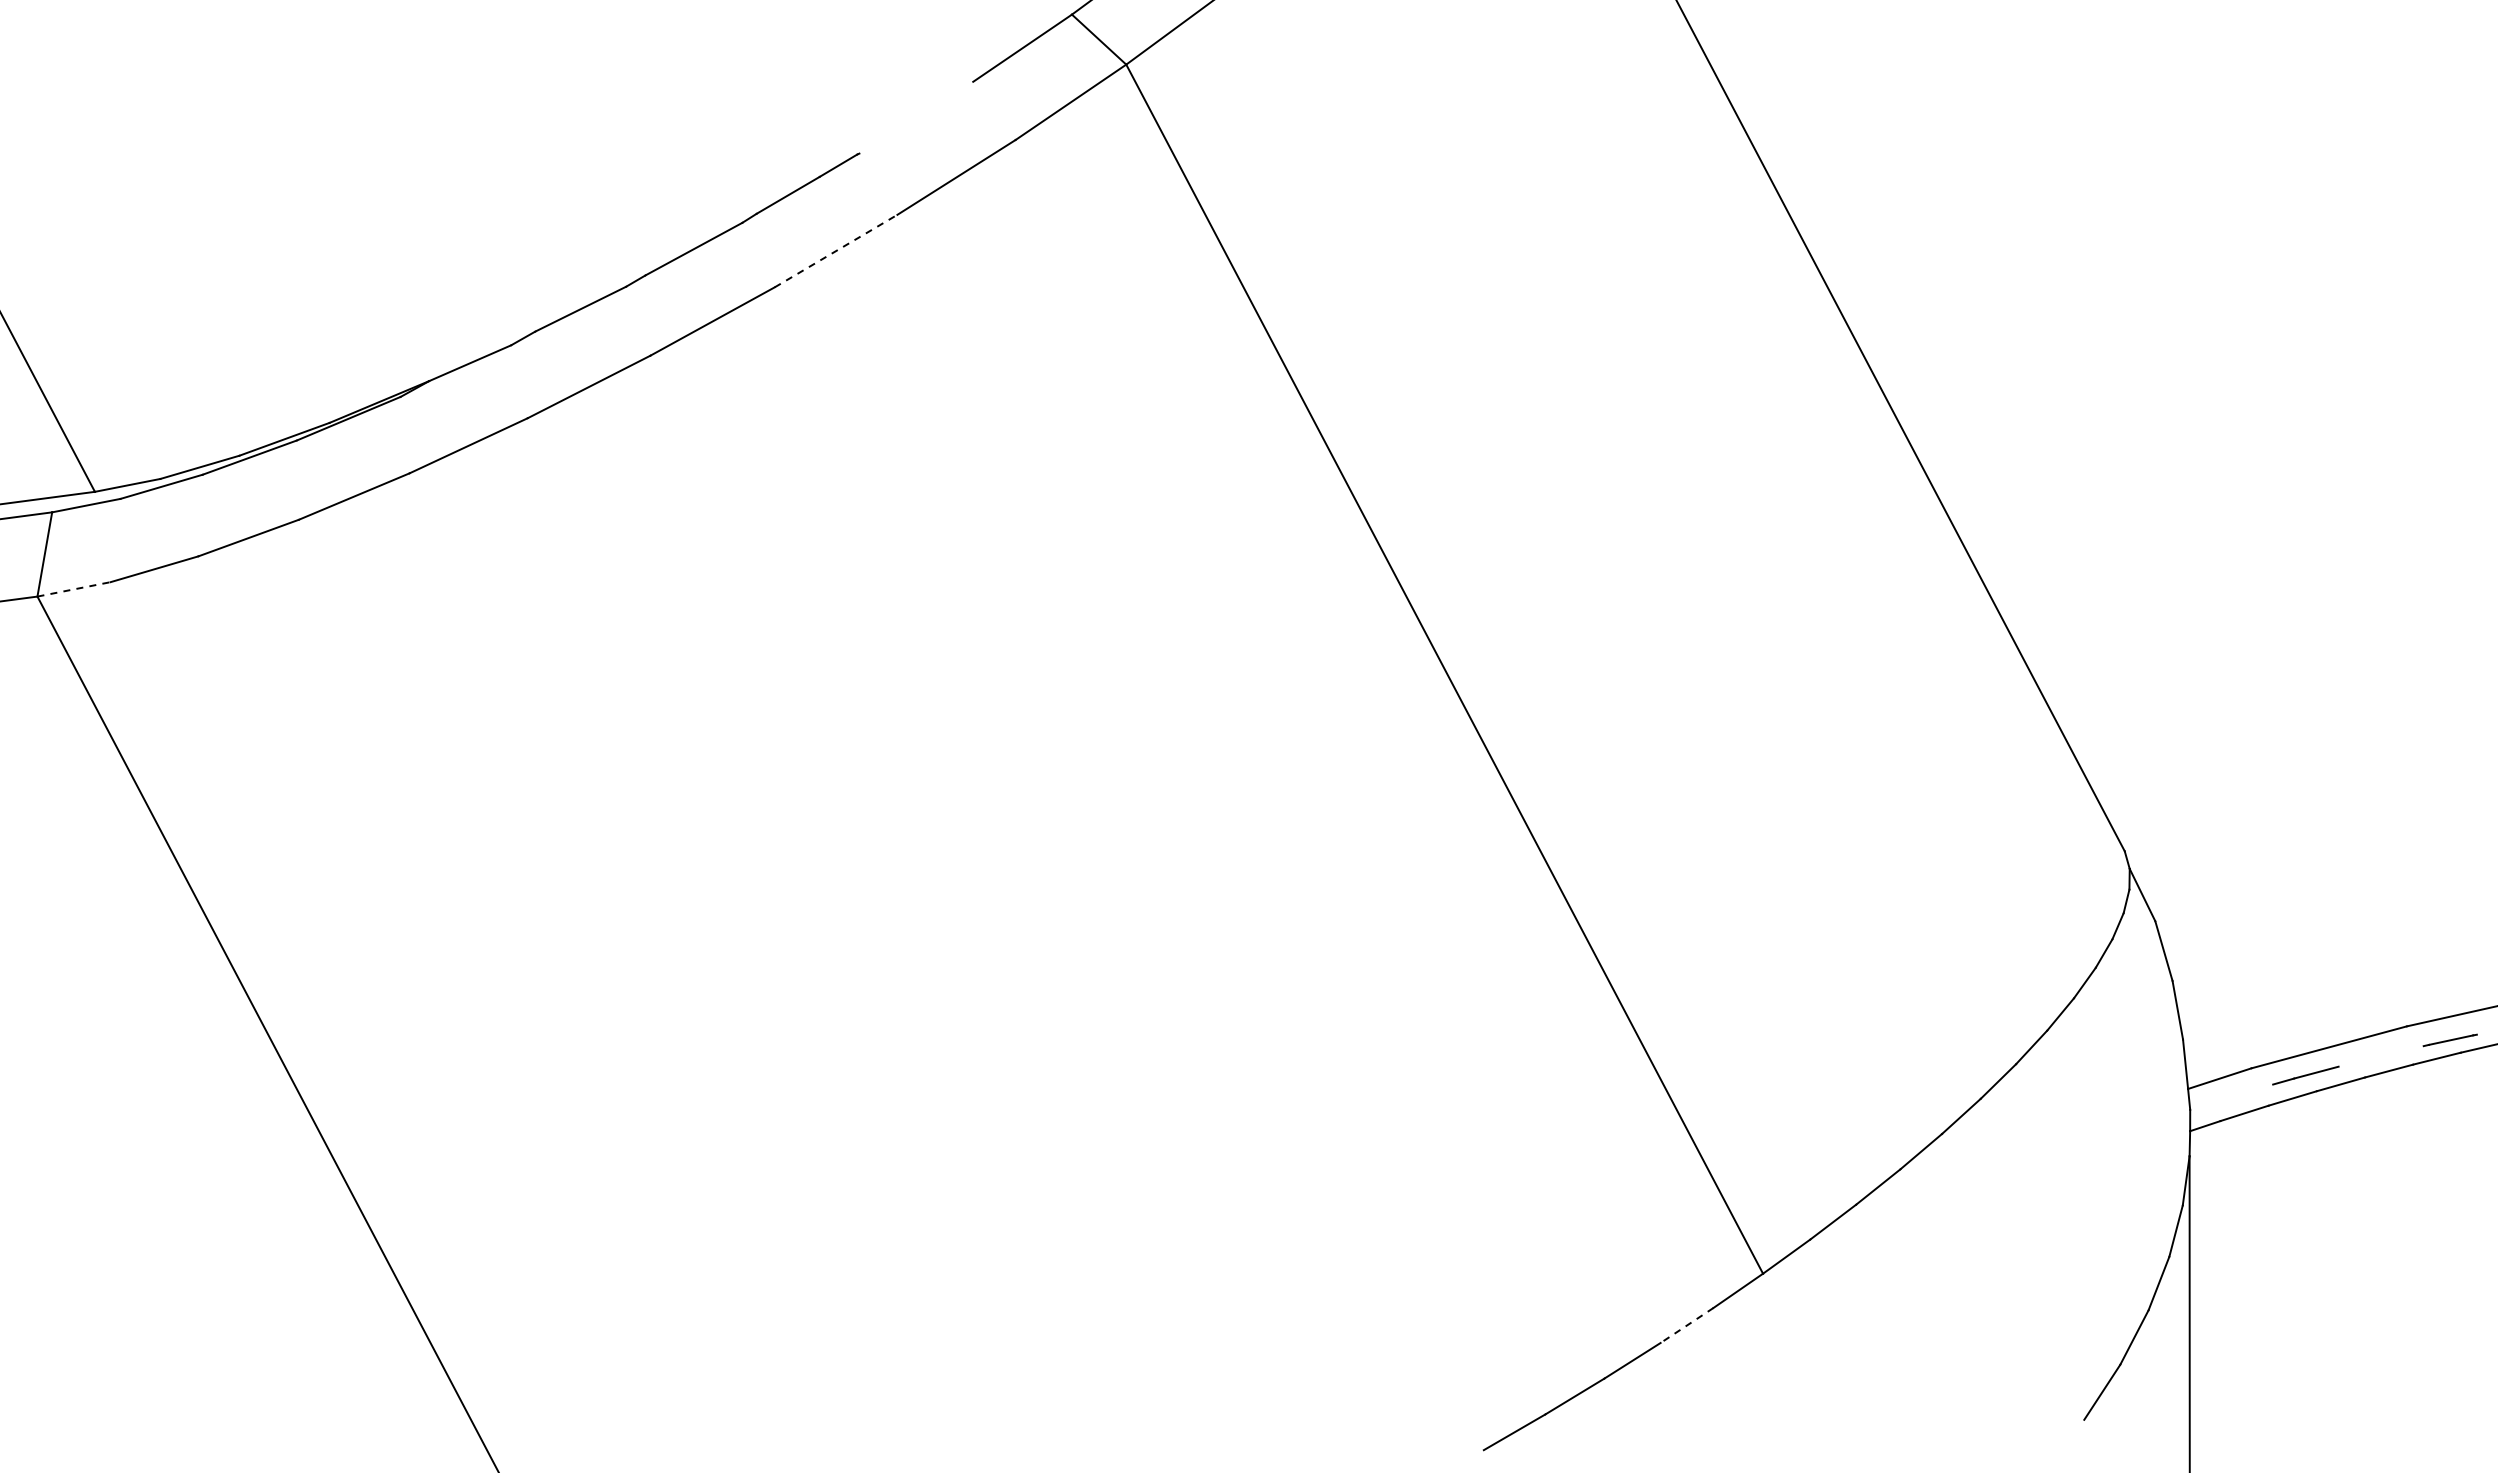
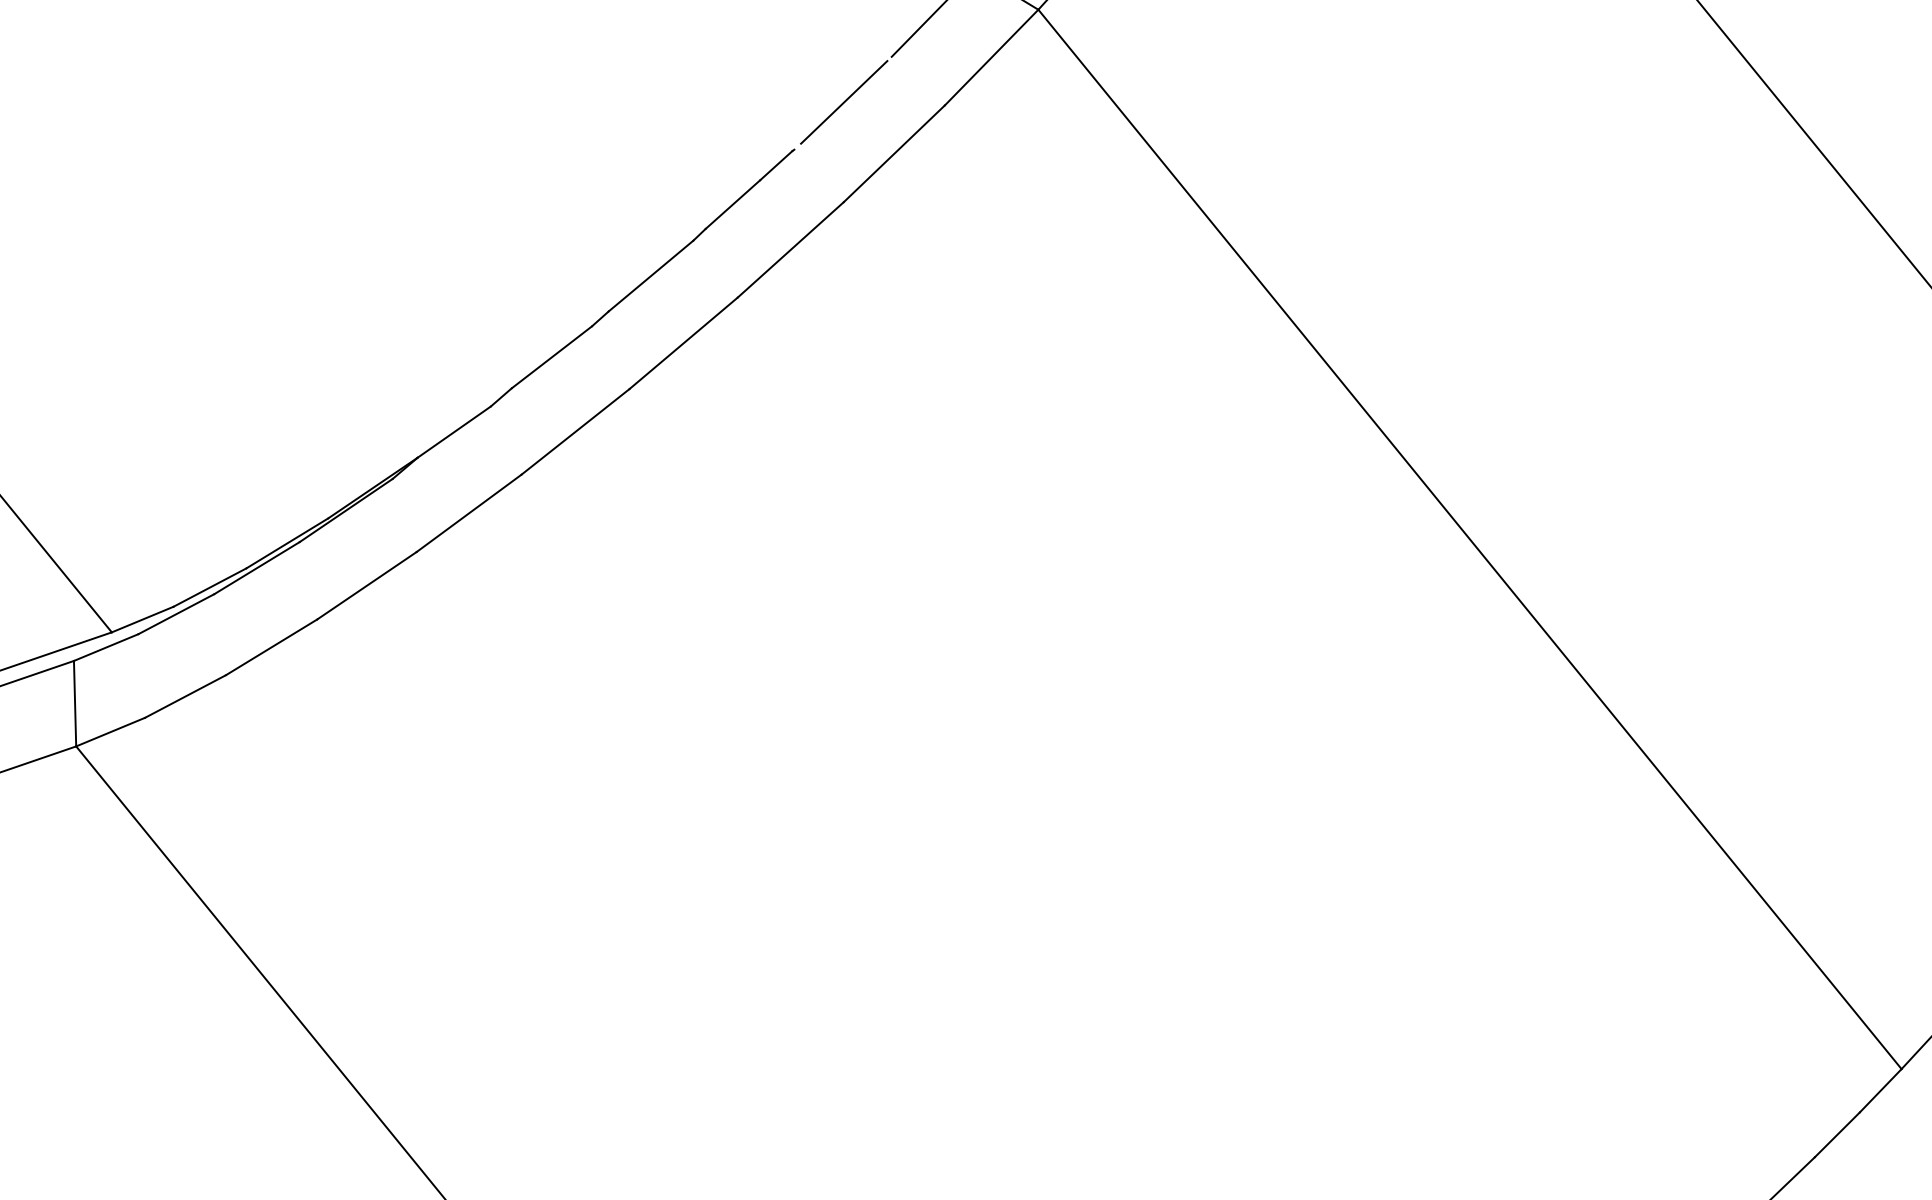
line: (917, 117) -> (844, 102), added
line: (836, 250) -> (791, 249), dashed -> solid
line: (74, 589) -> (111, 732), dashed -> solid
line: (1687, 1325) -> (1837, 1134), dashed -> solid

